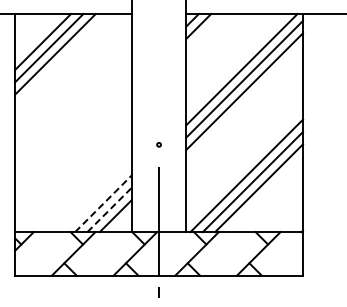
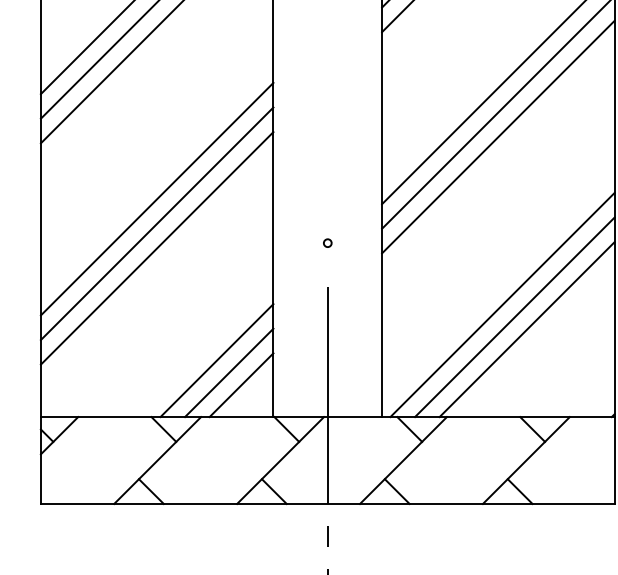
line: (73, 122) -> (157, 198), added
line: (73, 134) -> (157, 222), added
line: (73, 147) -> (157, 248), added
line: (103, 203) -> (217, 360), dashed -> solid
line: (109, 209) -> (228, 372), dashed -> solid

